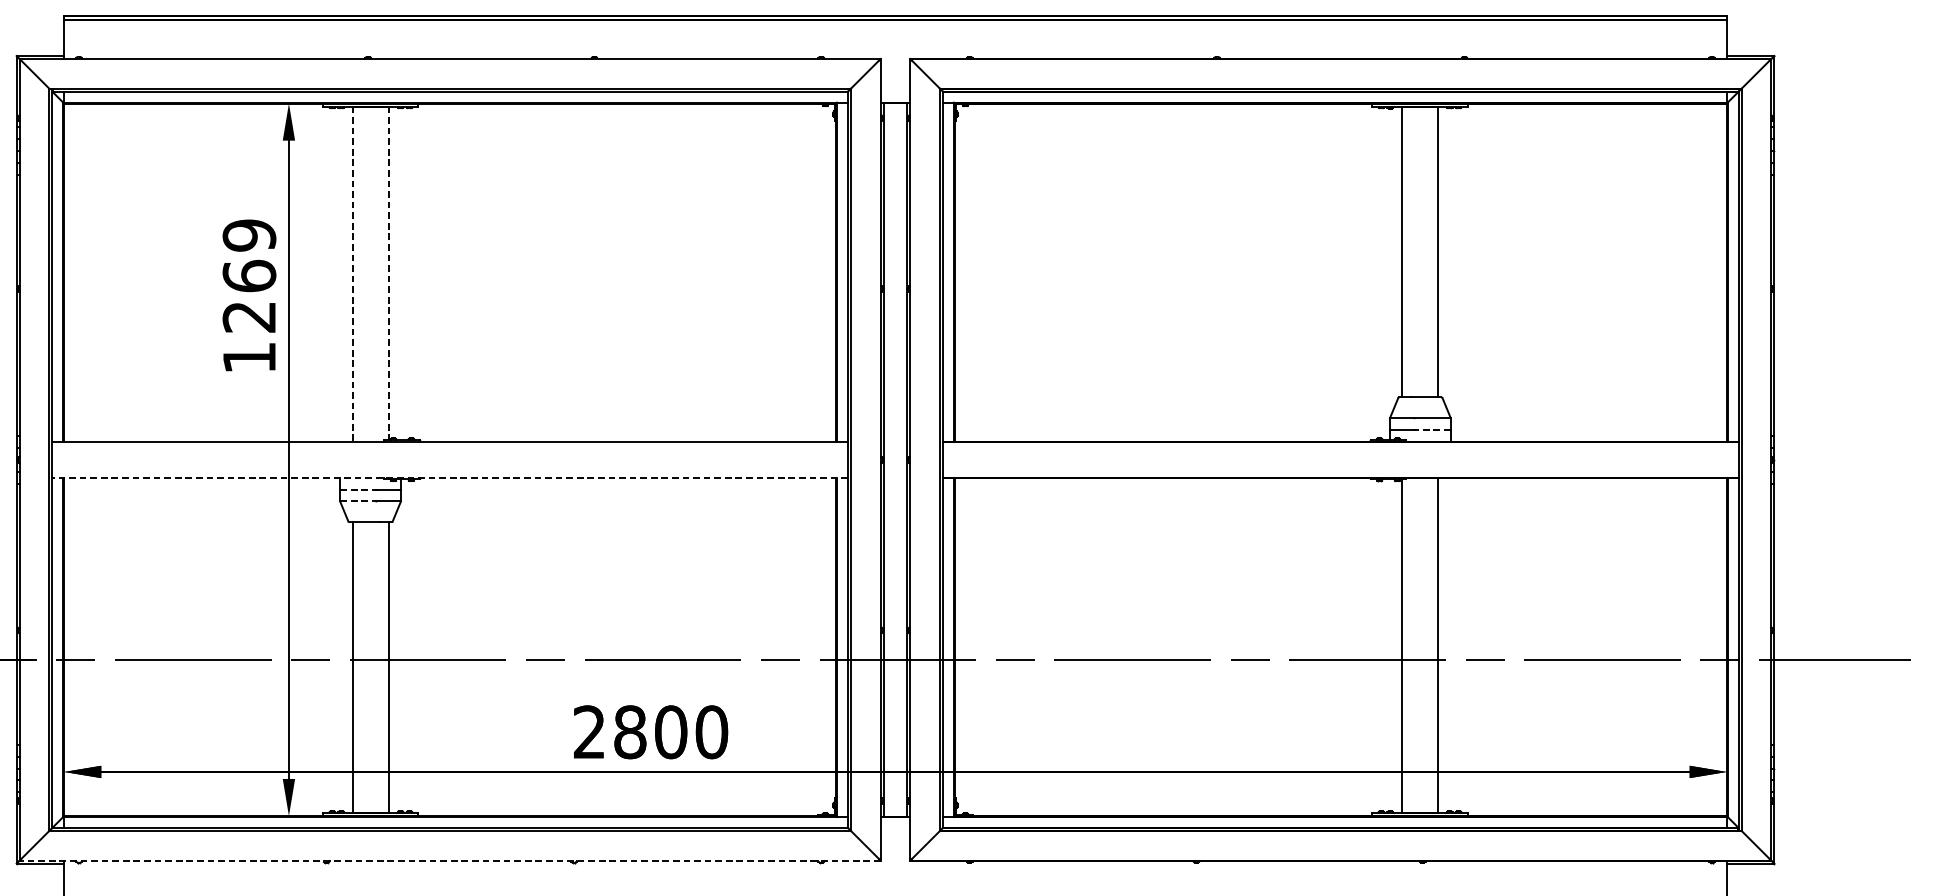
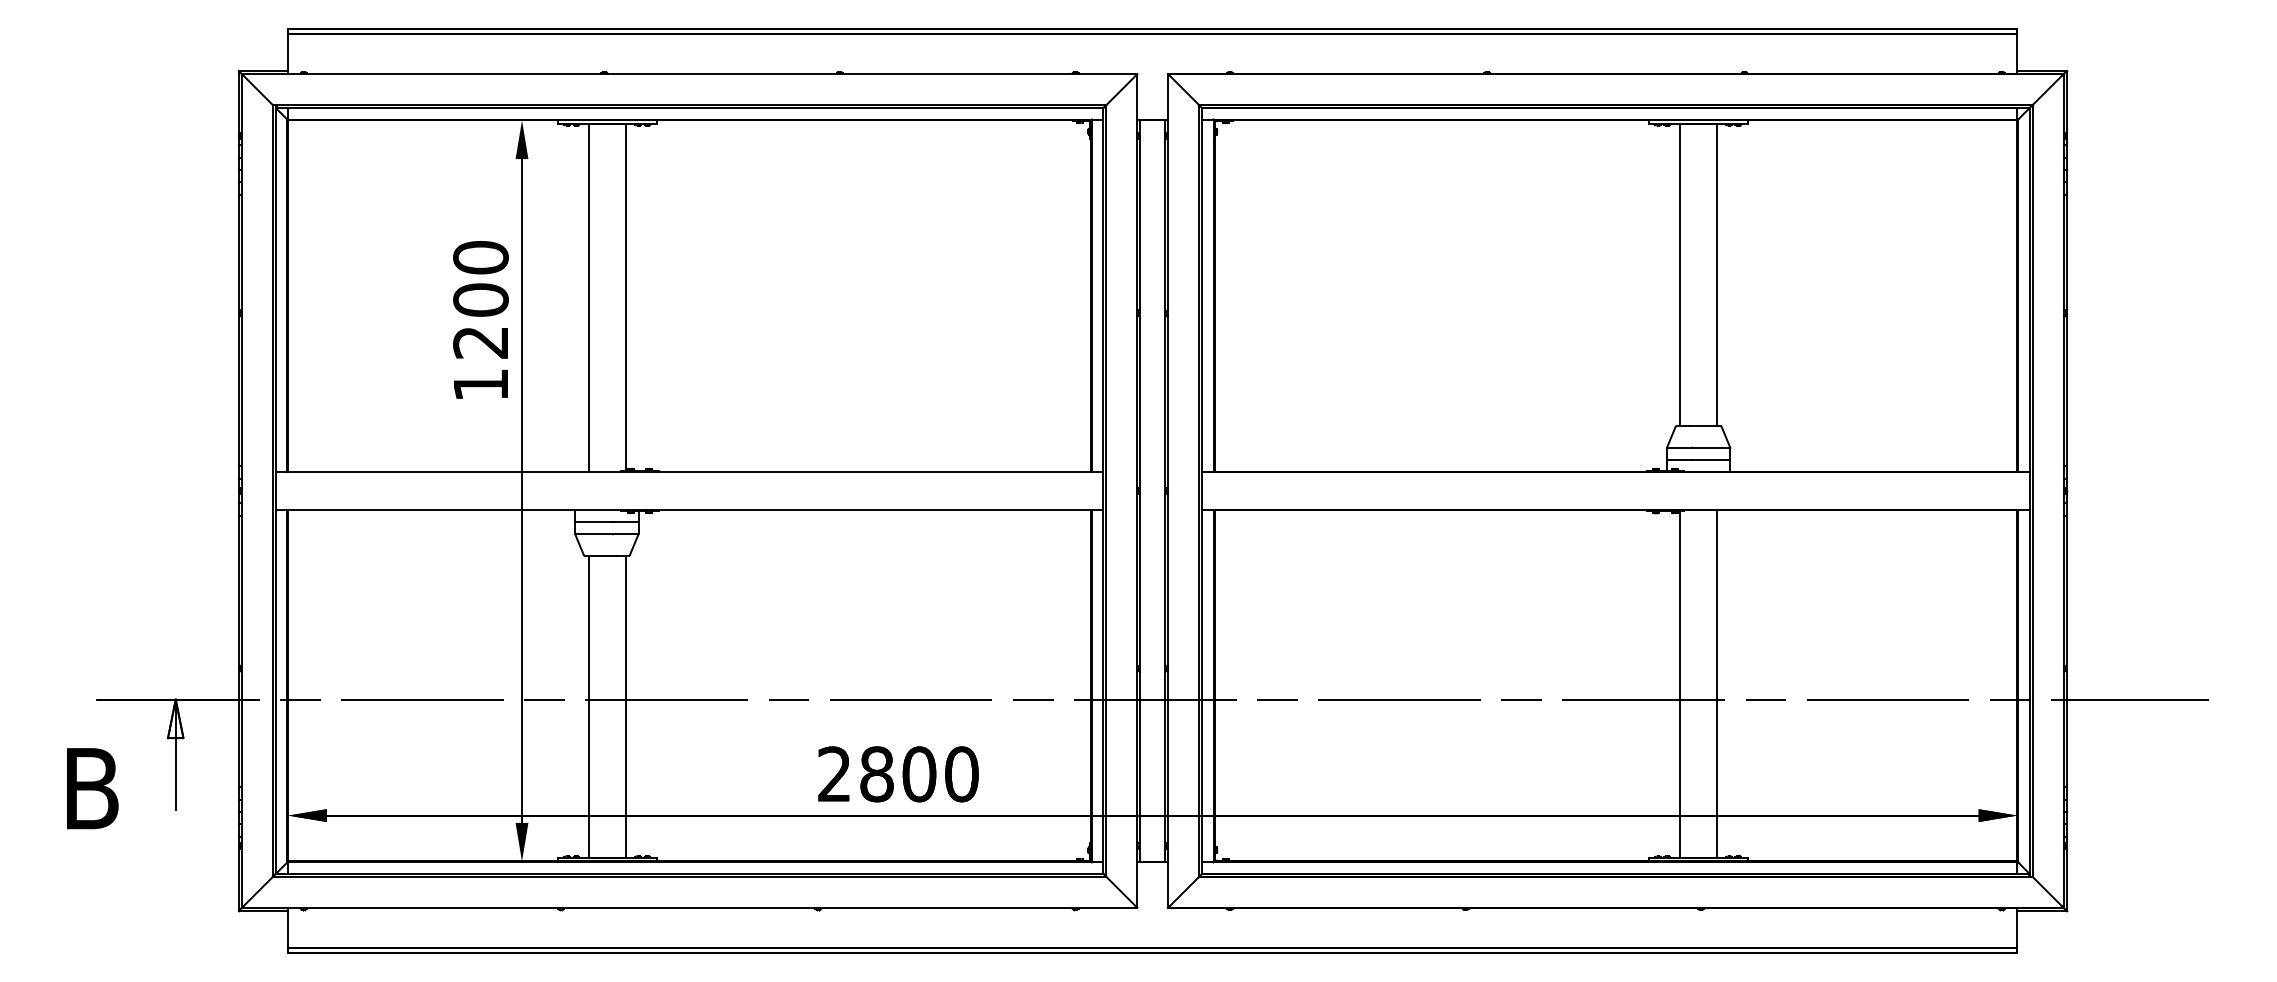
text: (249, 255) -> (480, 278), 1269 -> 1200
line: (388, 273) -> (625, 297), dashed -> solid
line: (352, 274) -> (588, 298), dashed -> solid
line: (1432, 430) -> (1711, 460), dashed -> solid
line: (450, 477) -> (689, 509), dashed -> solid
line: (358, 489) -> (594, 521), dashed -> solid
line: (358, 501) -> (594, 534), dashed -> solid
line: (450, 860) -> (689, 907), dashed -> solid

